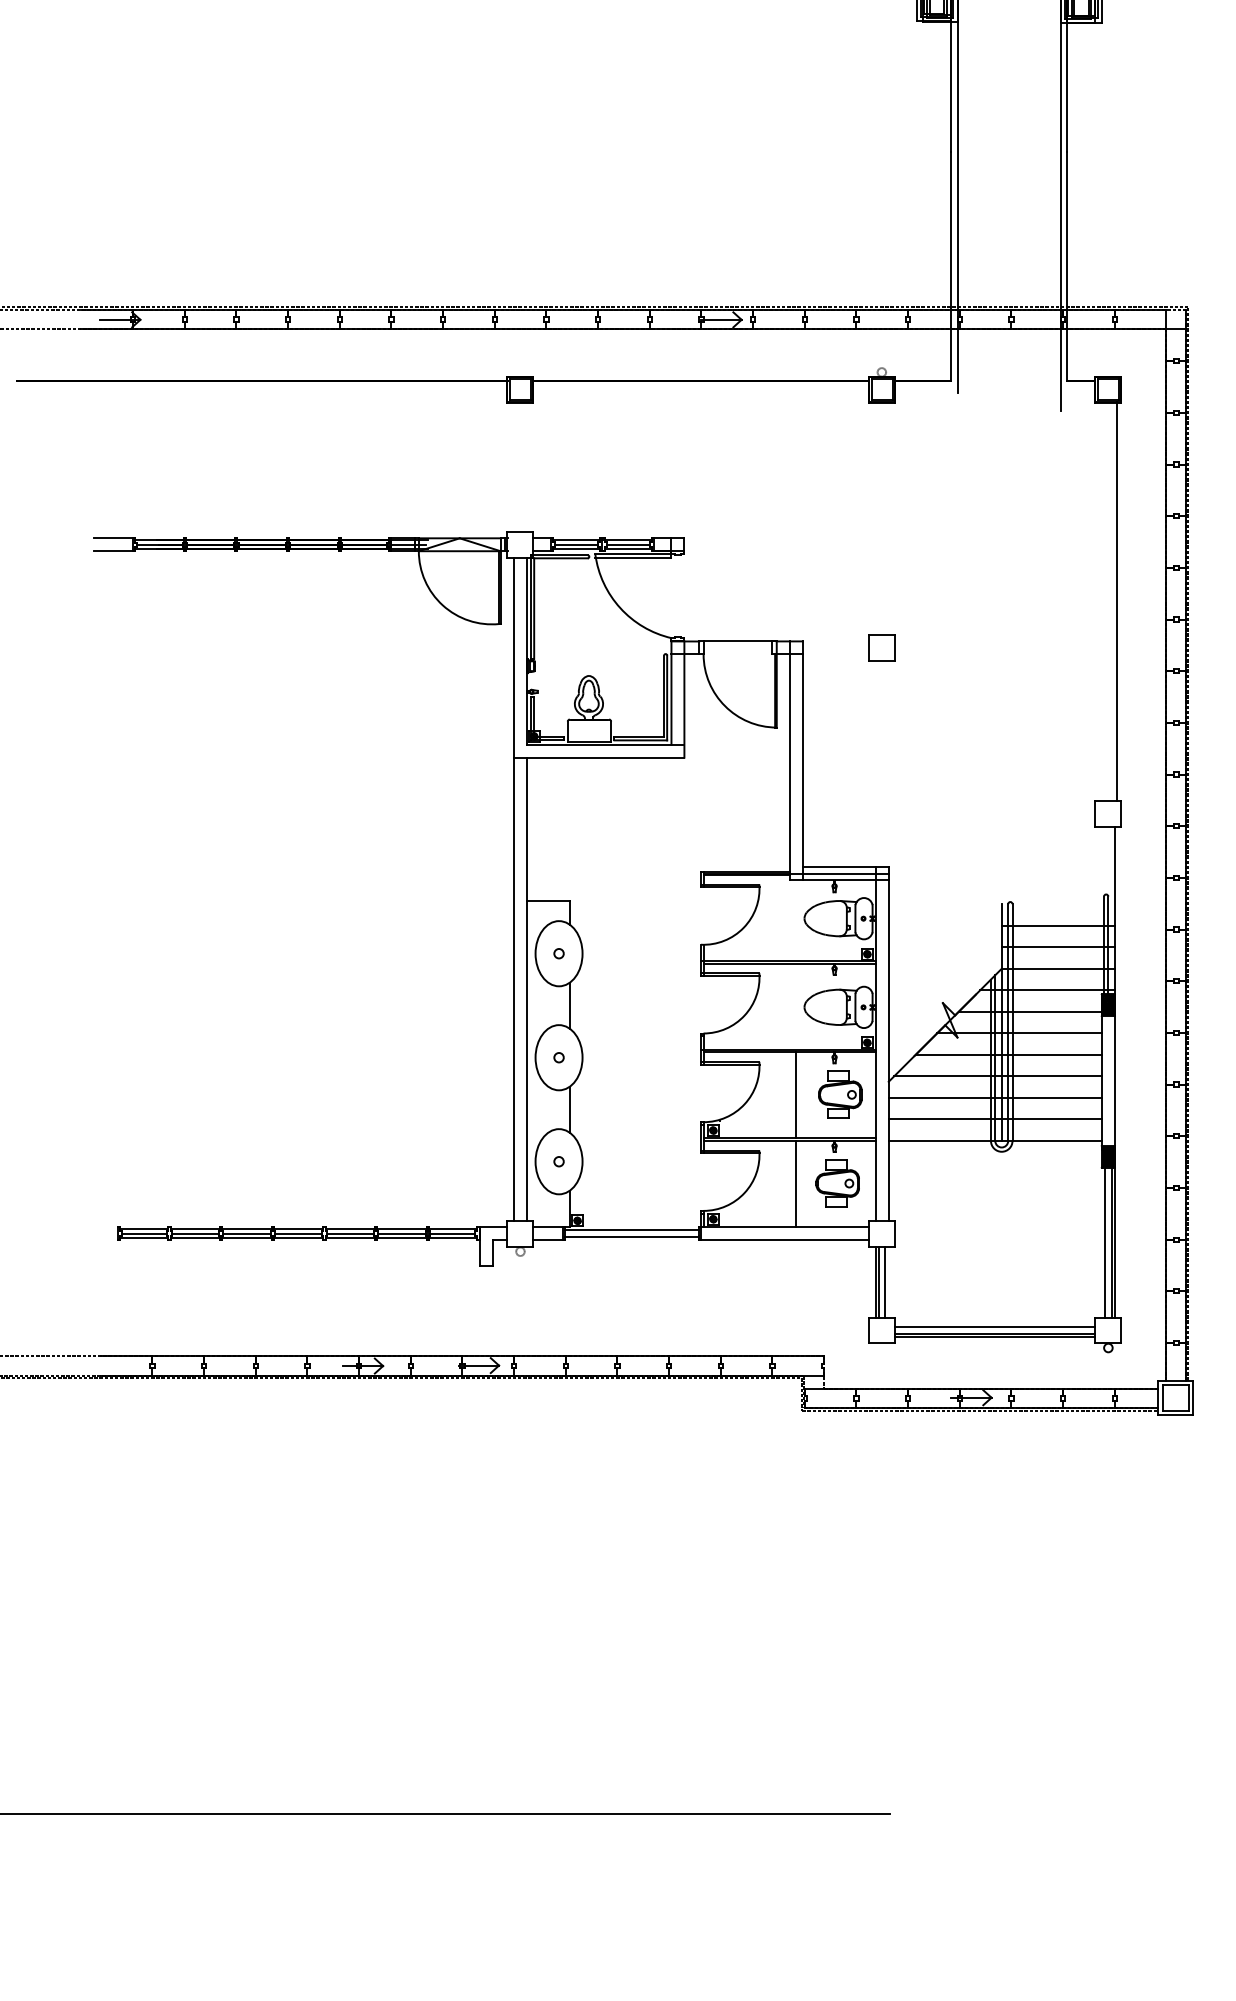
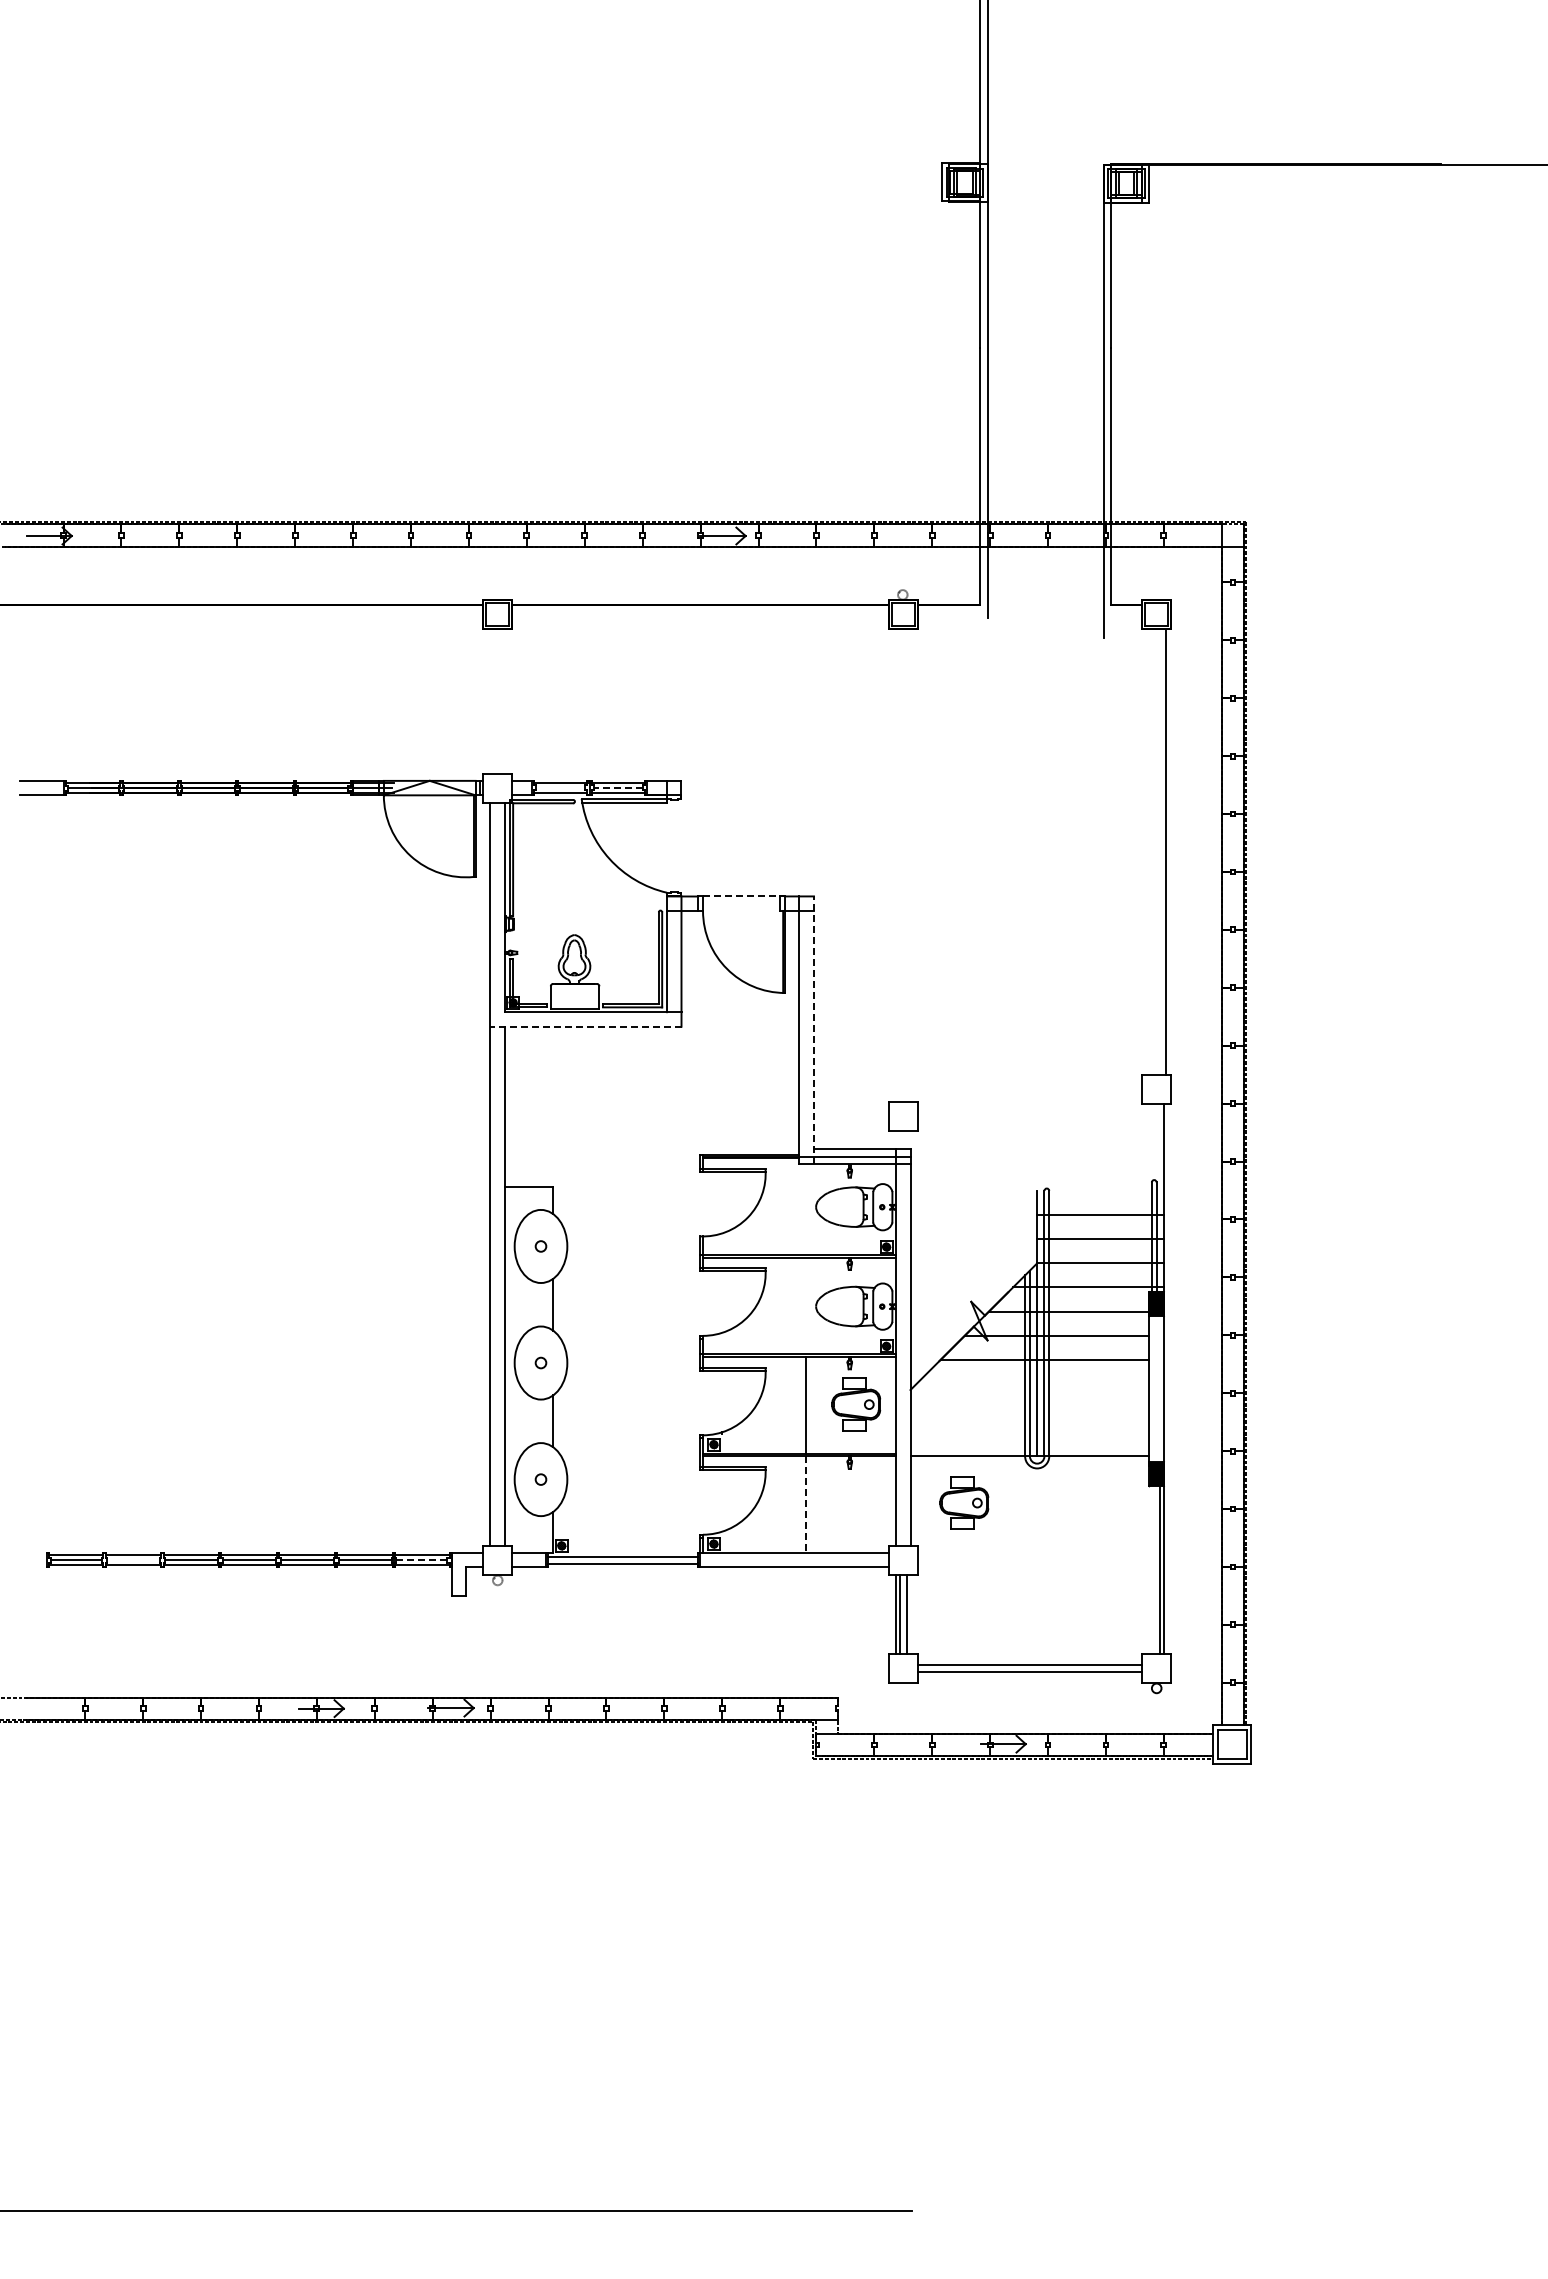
line: (576, 544) -> (560, 787), removed
line: (628, 544) -> (618, 787), solid -> dashed
line: (740, 641) -> (744, 896), solid -> dashed
part: (882, 647) -> (903, 1116), moved
line: (598, 757) -> (585, 1026), solid -> dashed
line: (802, 761) -> (813, 1030), solid -> dashed
line: (997, 1076) -> (1032, 1384), removed
line: (994, 1098) -> (1029, 1408), removed
line: (994, 1119) -> (1029, 1432), removed
part: (837, 1183) -> (964, 1502), moved
line: (795, 1184) -> (806, 1505), solid -> dashed
line: (194, 1233) -> (132, 1560), removed
line: (452, 1233) -> (421, 1560), solid -> dashed
line: (1105, 1233) -> (1153, 1560), removed
line: (994, 1336) -> (1029, 1675), removed

